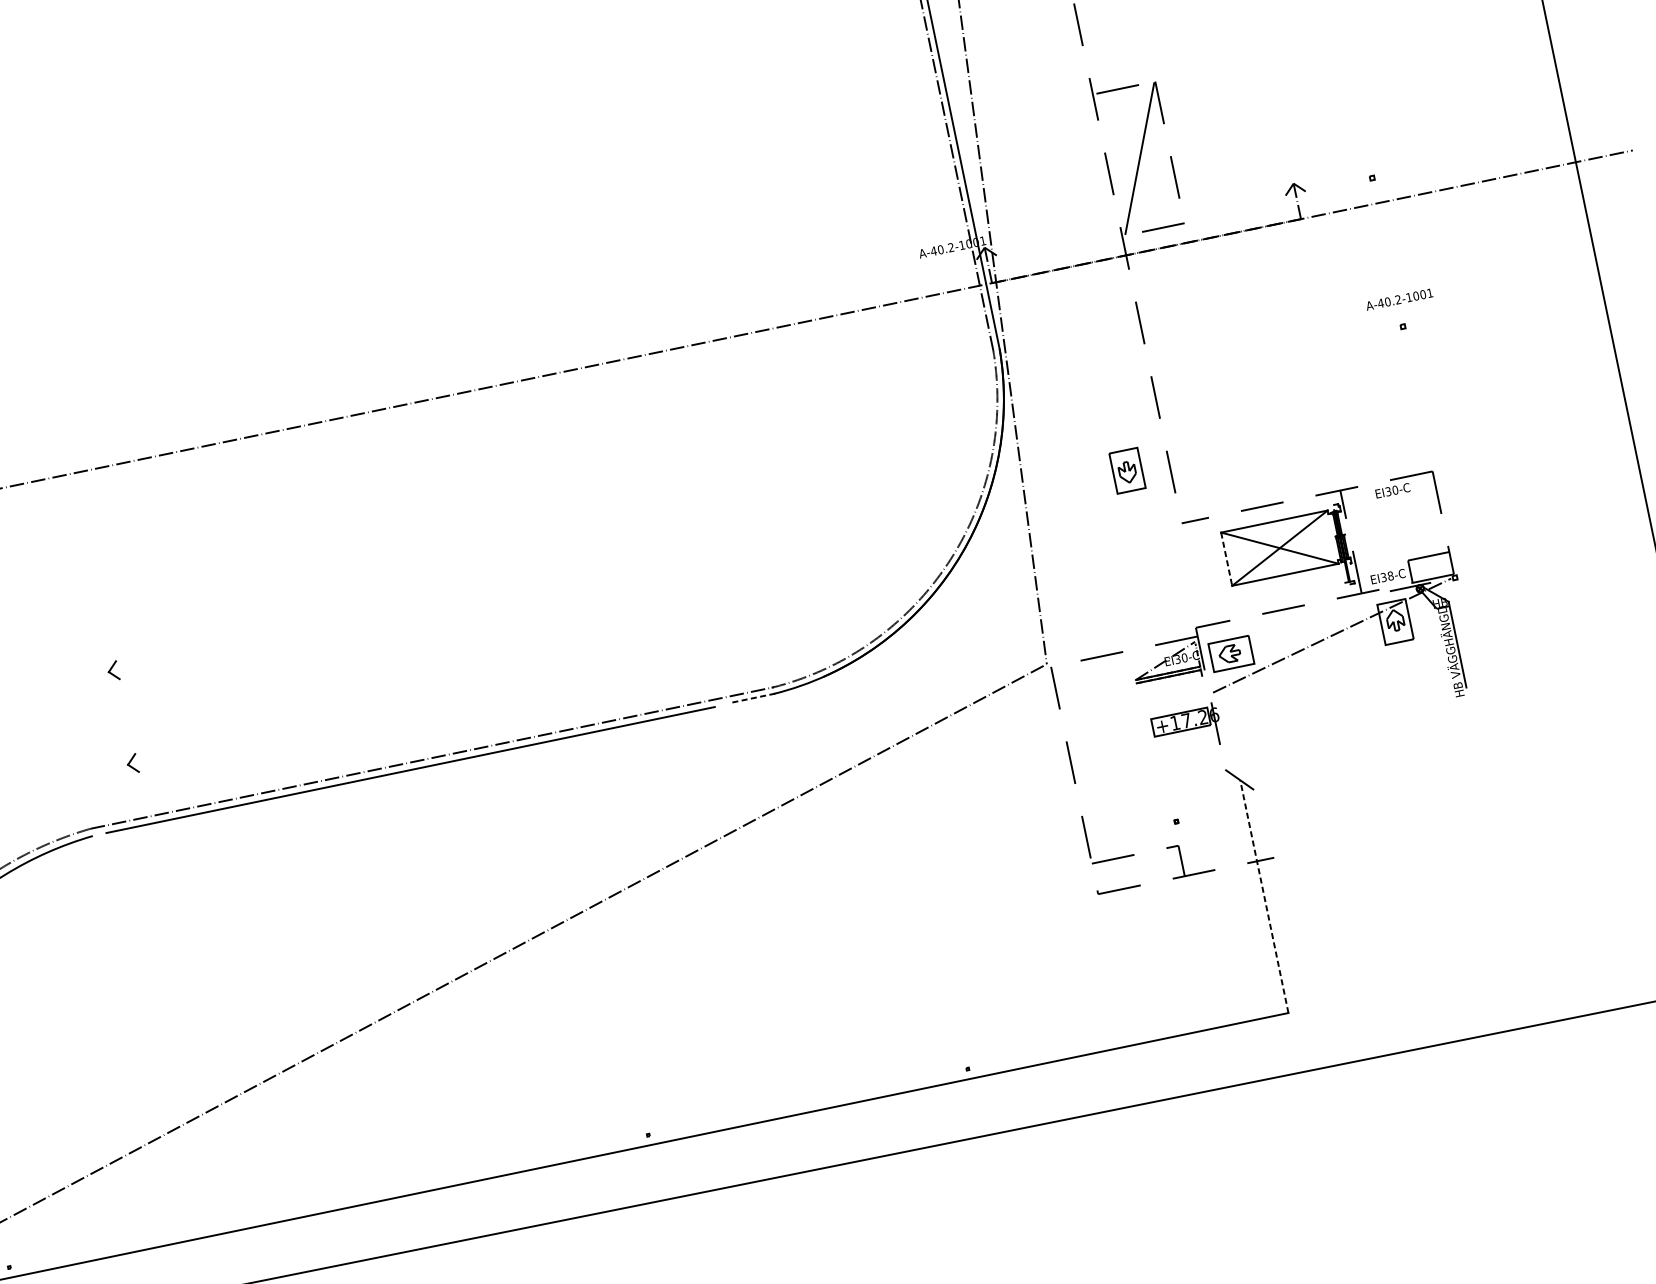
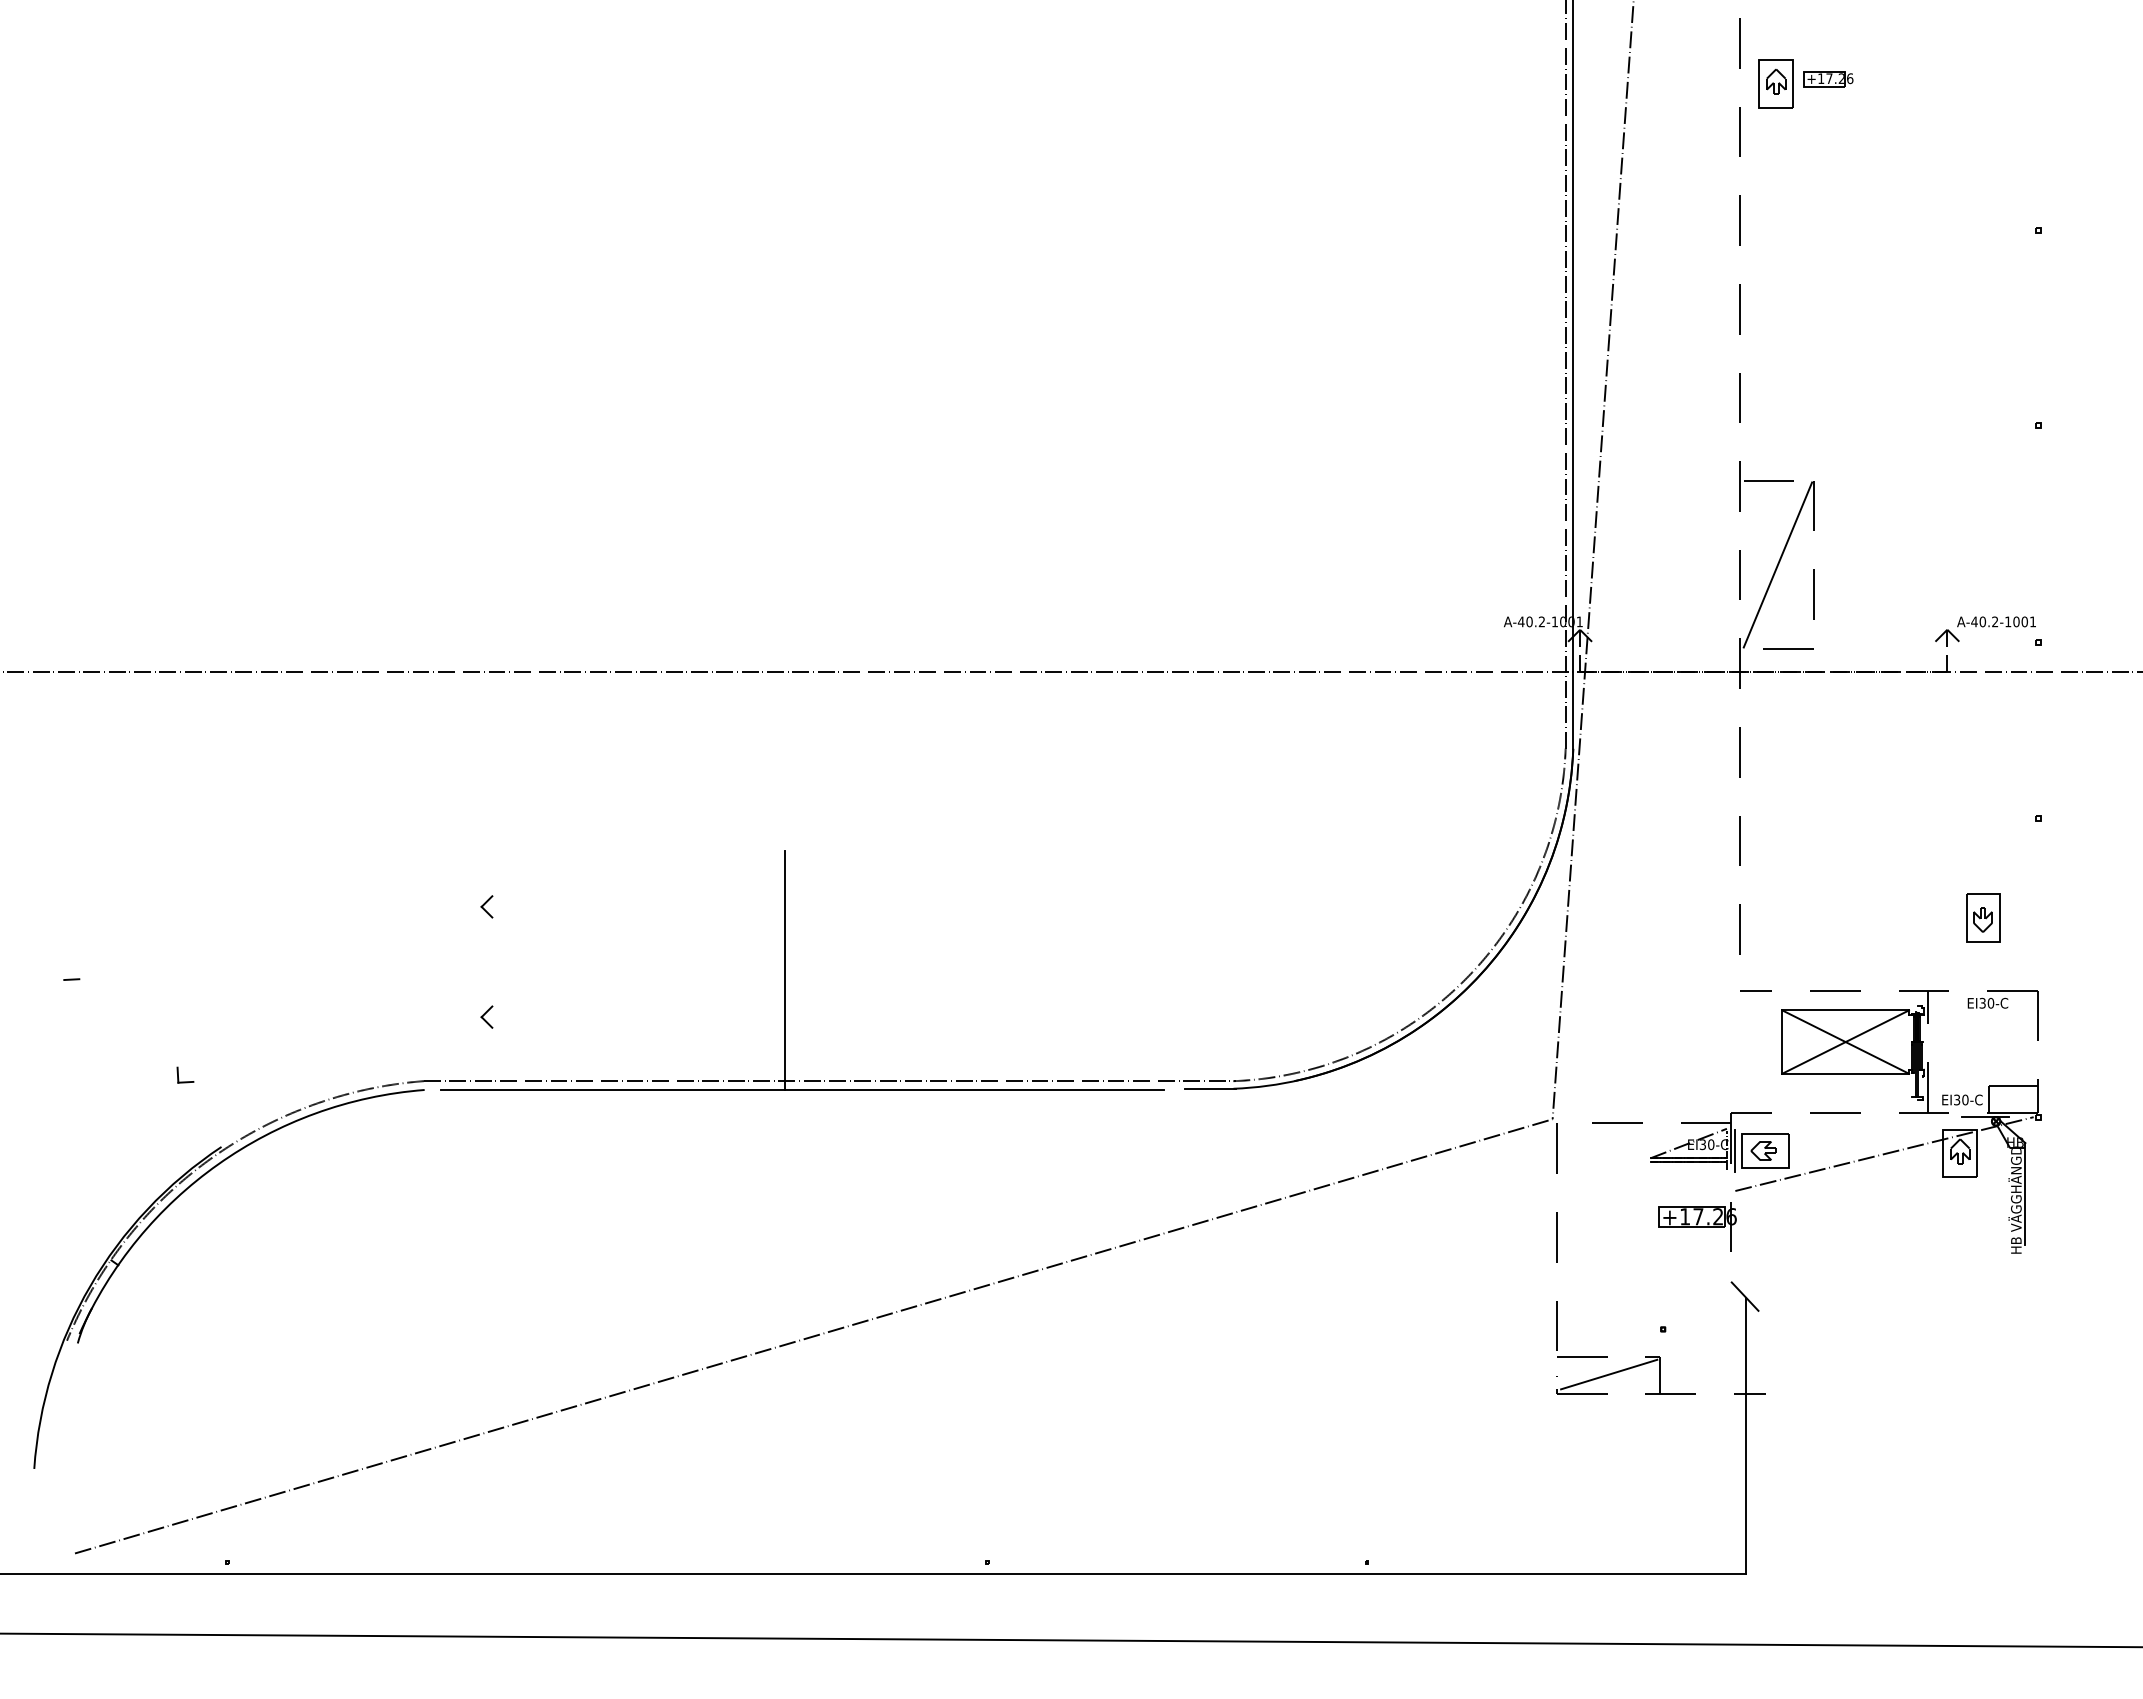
text: (1399, 299) -> (1996, 621), moved
part: (1127, 470) -> (1983, 917), moved
line: (1226, 559) -> (1782, 1042), dashed -> solid
text: (1390, 576) -> (1965, 1100), EI38-C -> EI30-C
line: (1206, 658) -> (1735, 1150), added
line: (375, 672) -> (785, 970), added
line: (753, 697) -> (1210, 1088), dashed -> solid
line: (1139, 868) -> (1609, 1374), added
line: (1264, 896) -> (1745, 1435), dashed -> solid

